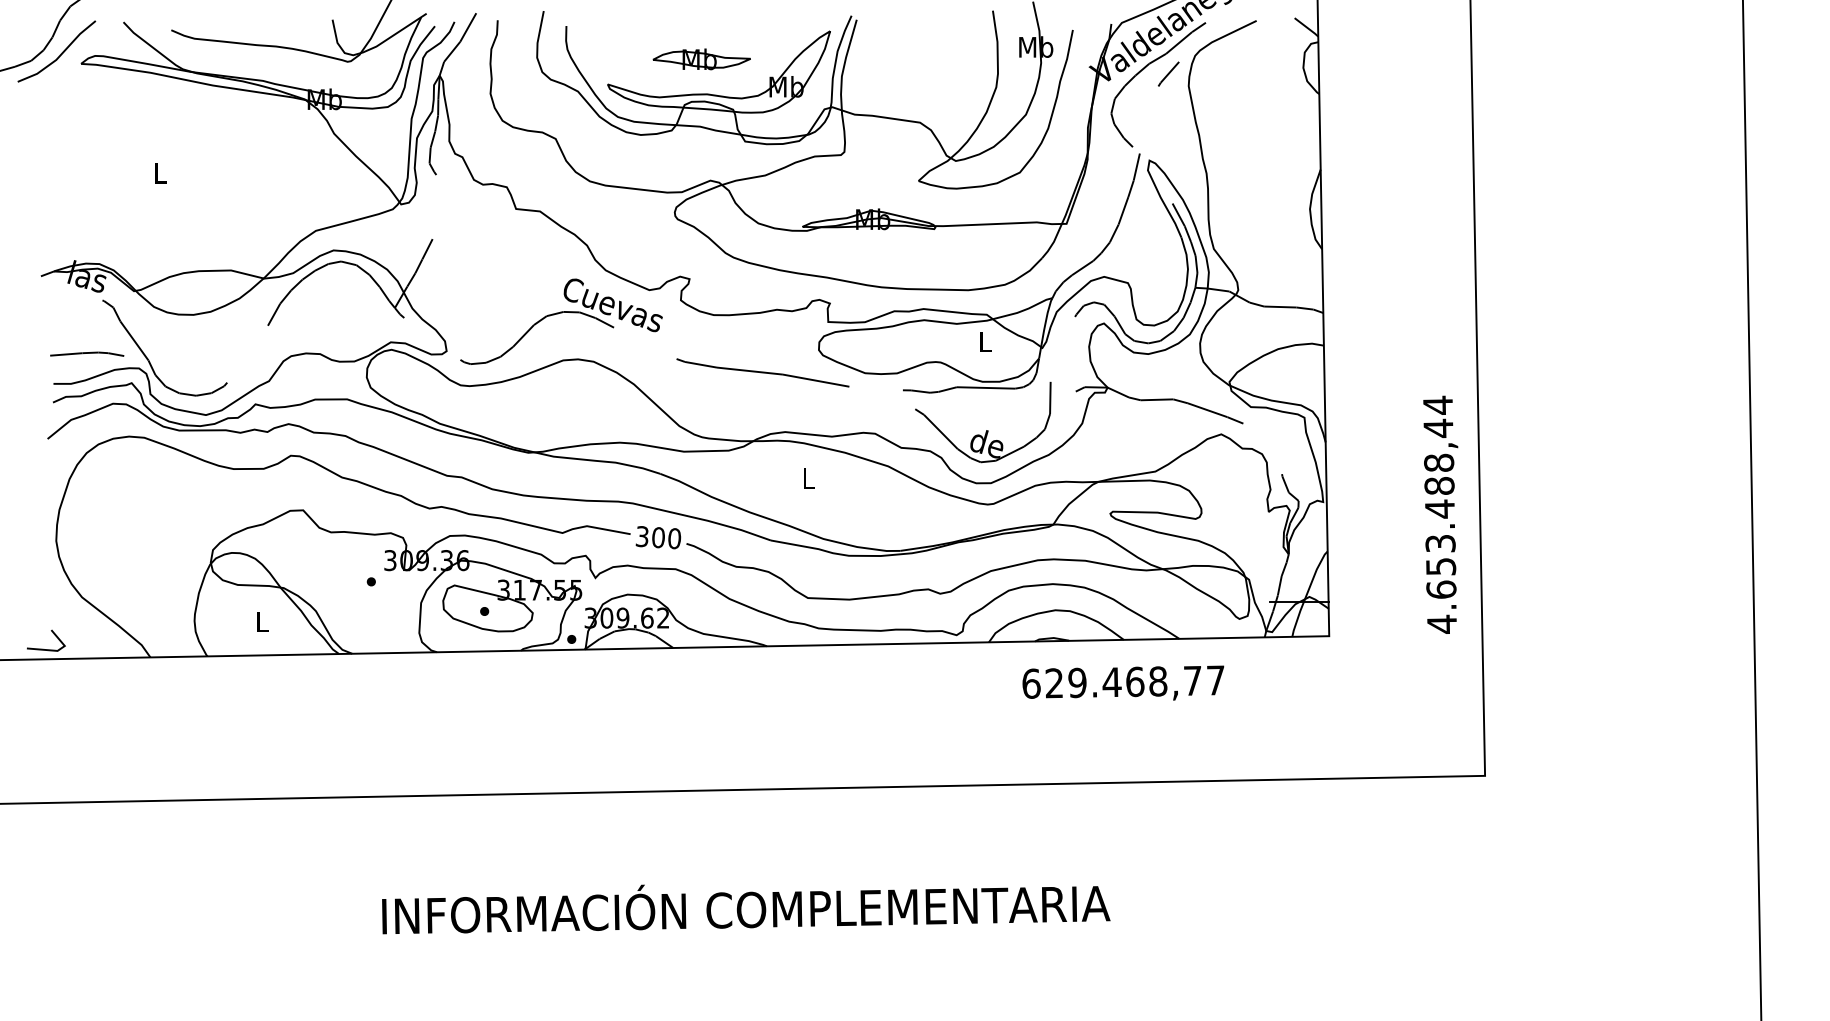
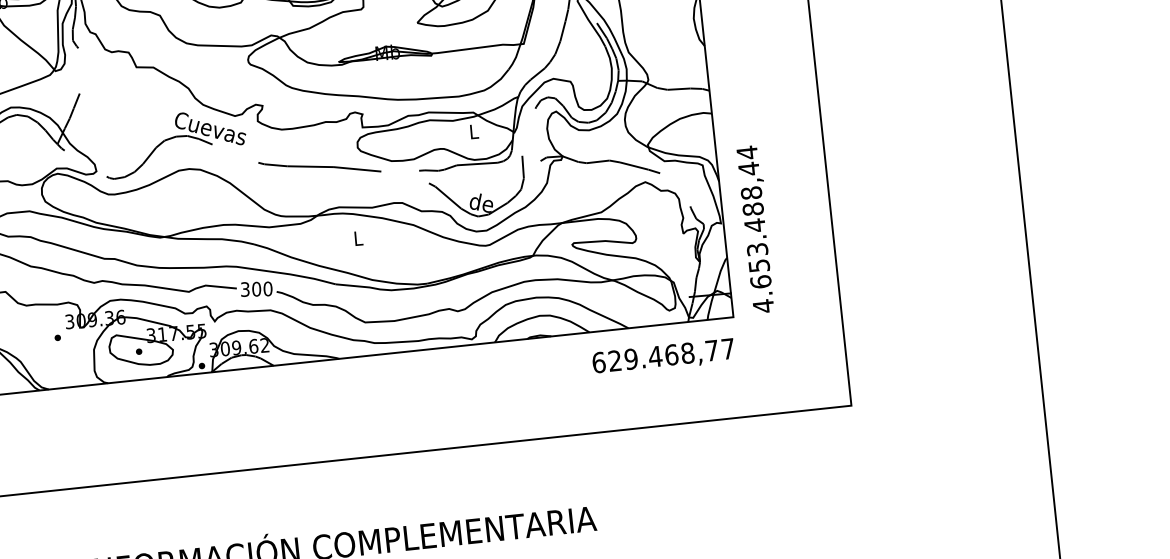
text: (1440, 514) -> (755, 229), moved
text: (1123, 682) -> (663, 356), moved

